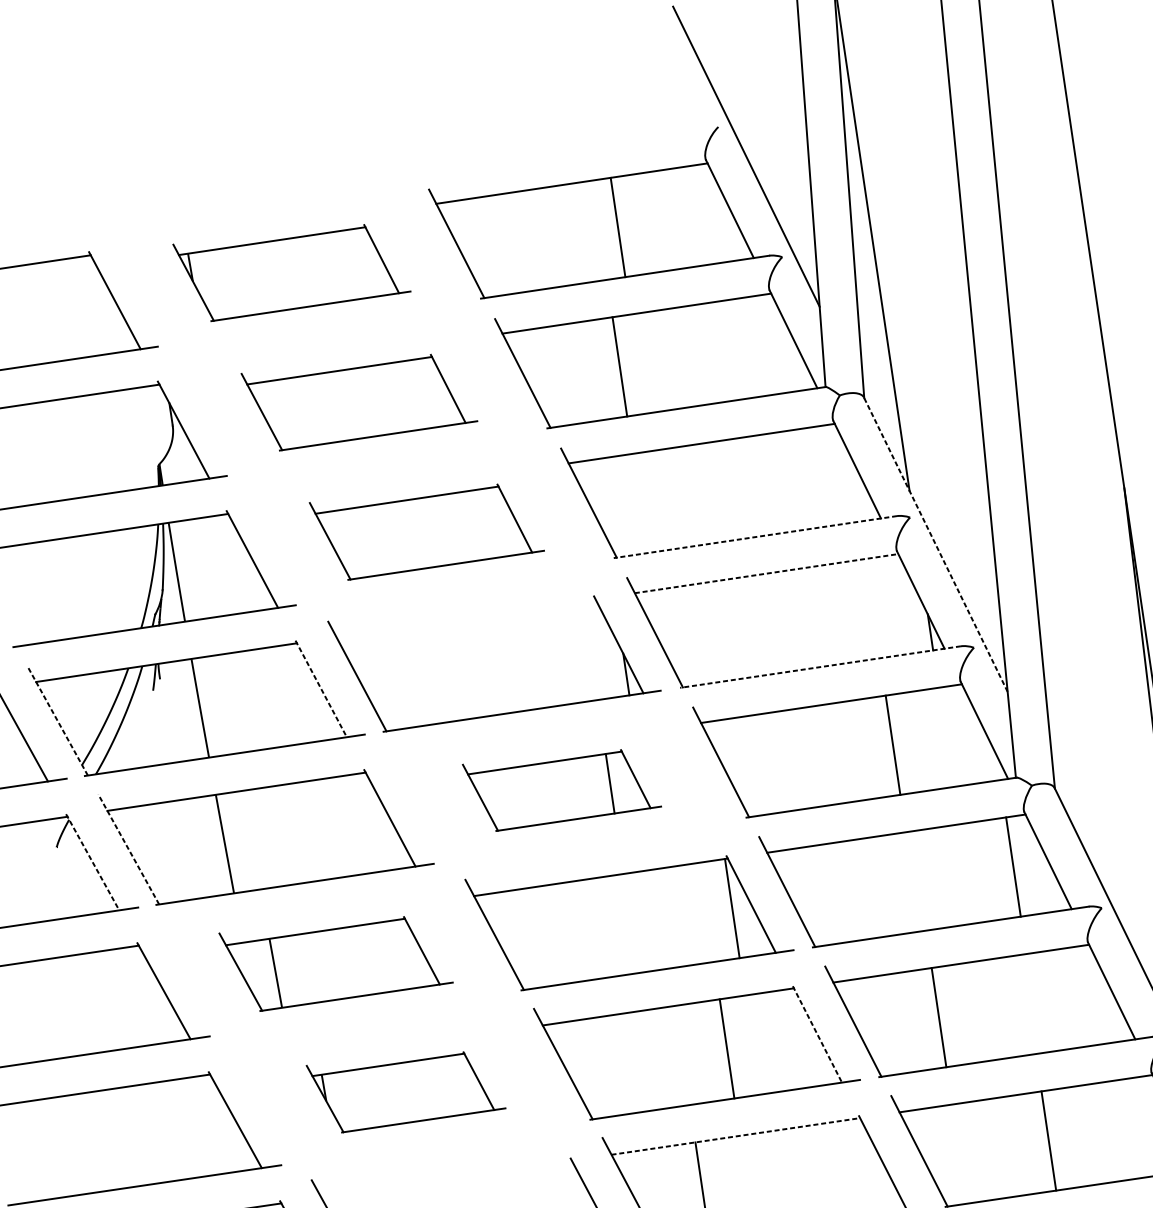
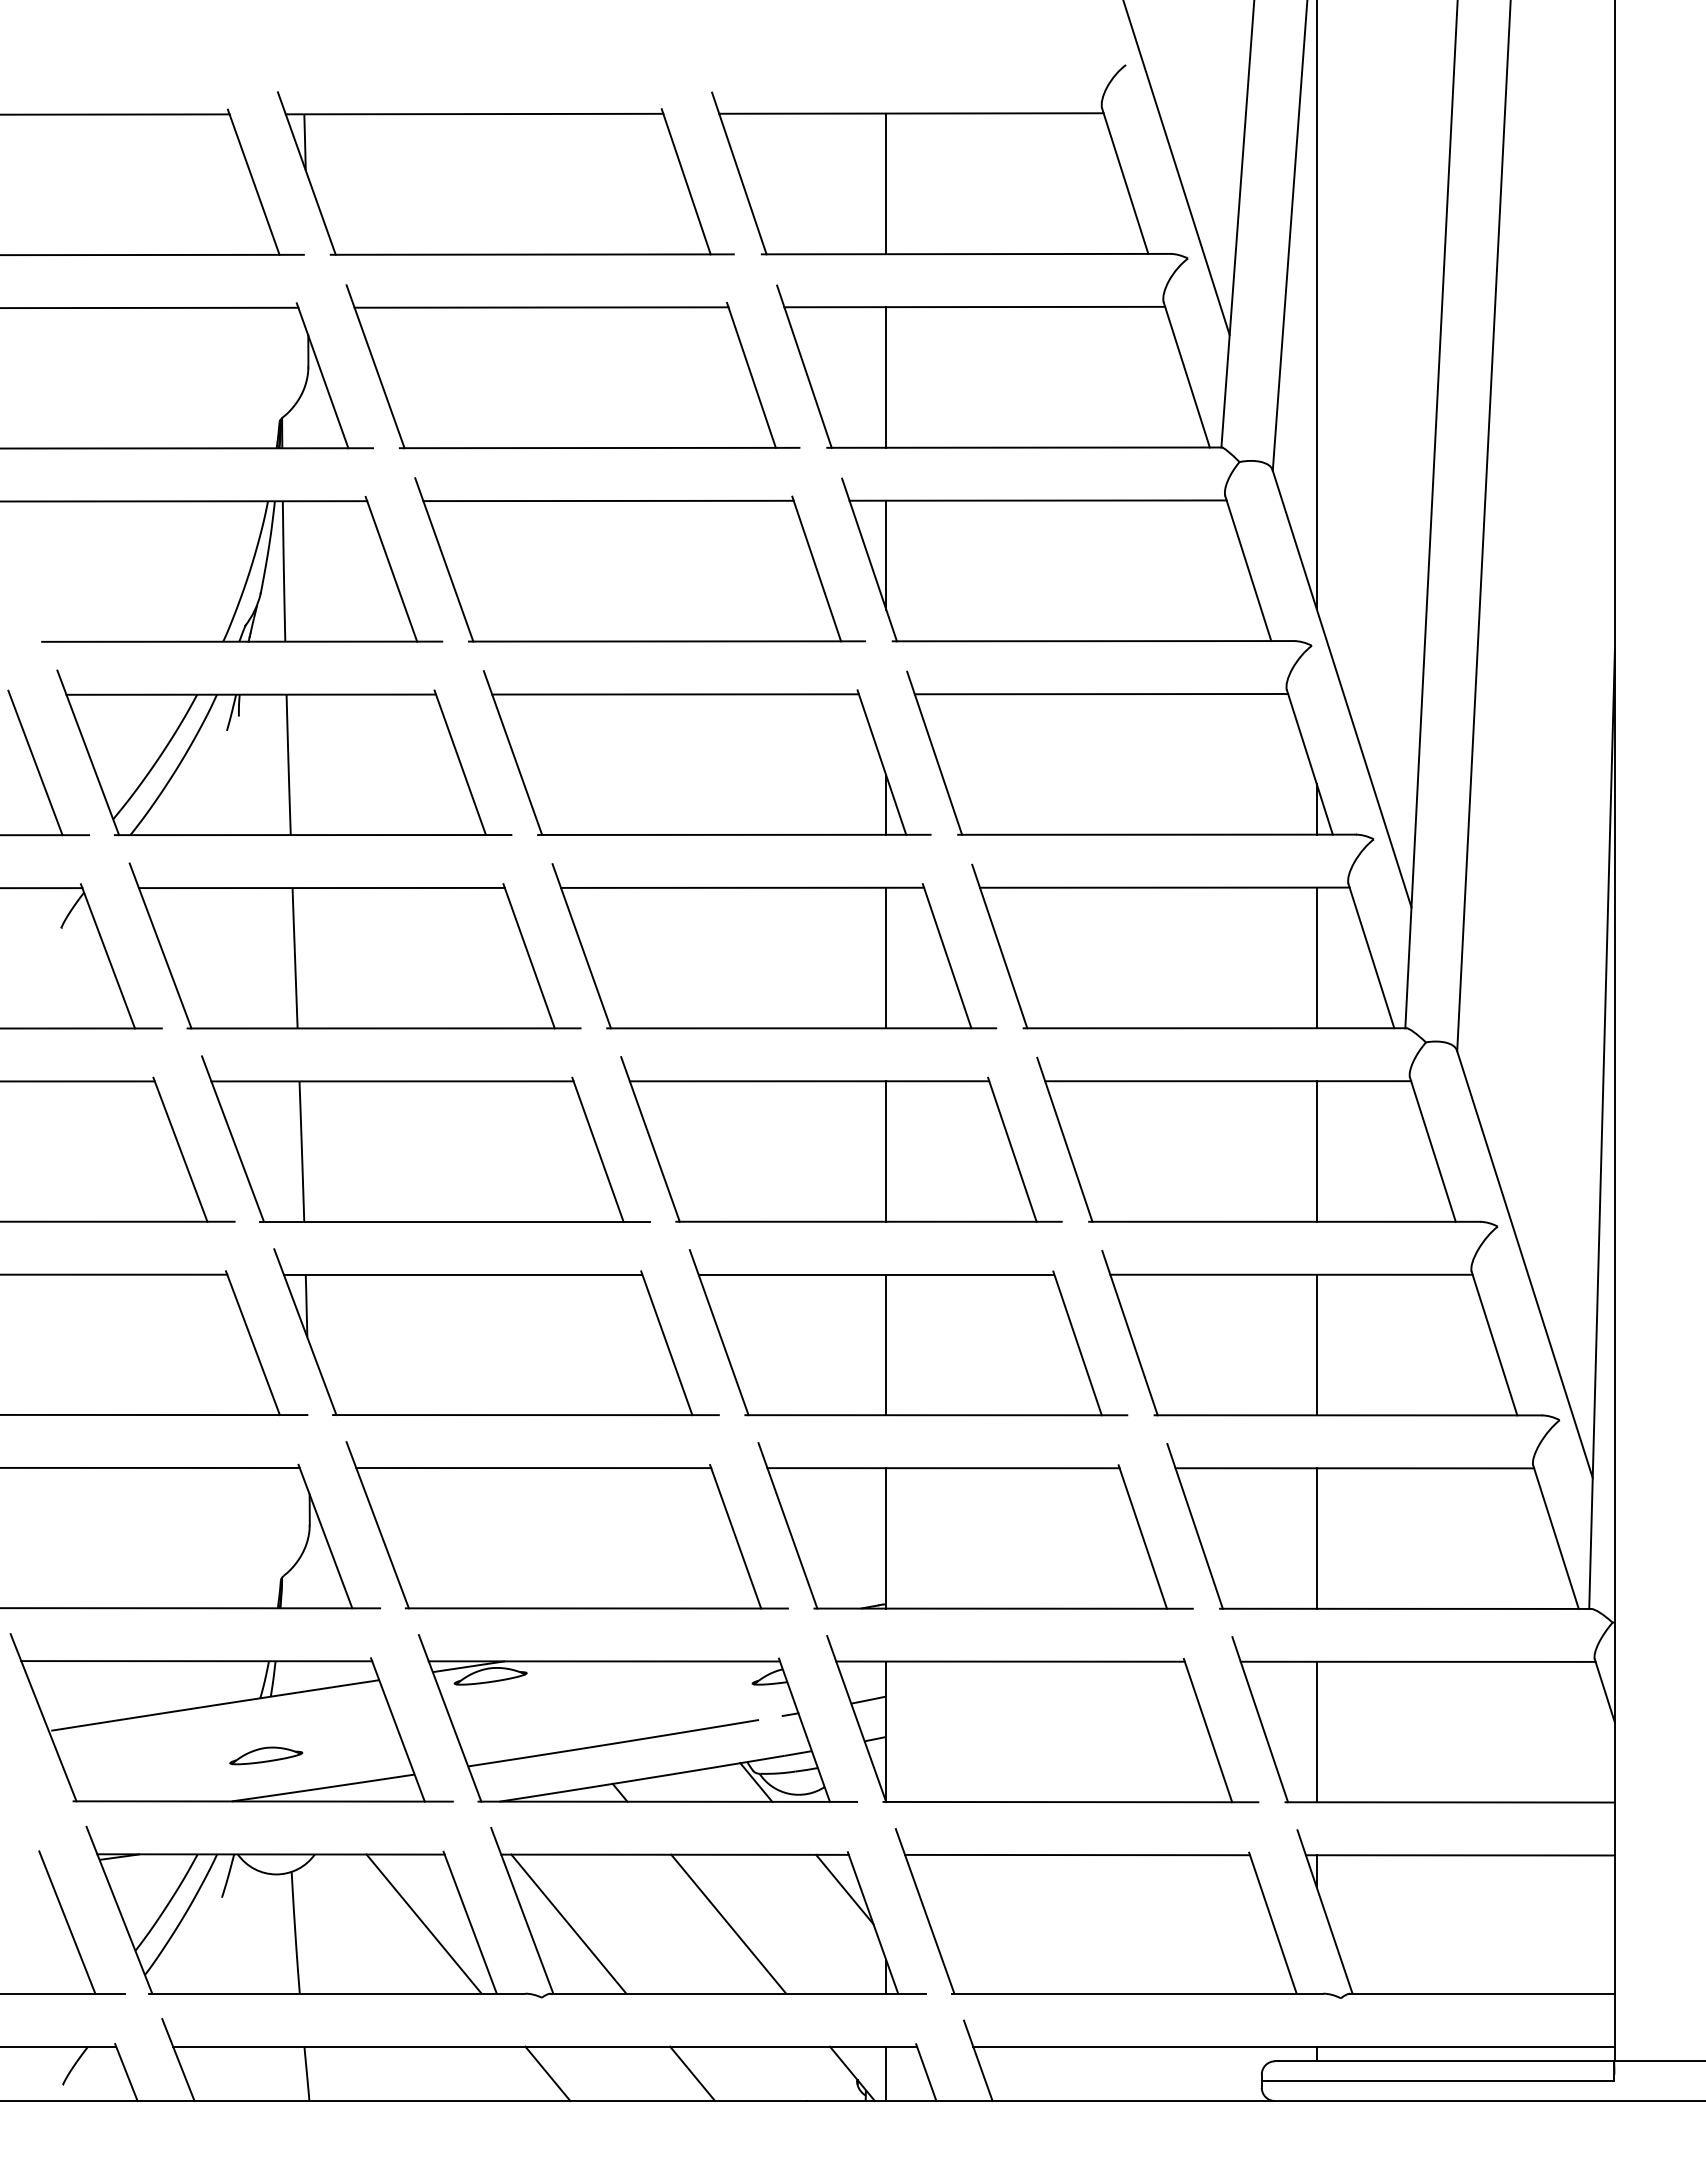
line: (618, 227) -> (886, 183), moved
part: (291, 268) -> (505, 173), size x1.43
line: (619, 366) -> (886, 377), moved
part: (359, 397) -> (572, 366), size x1.43
line: (600, 497) -> (886, 554), added
part: (426, 526) -> (639, 559), size x1.43
line: (755, 537) -> (1093, 641), dashed -> solid
line: (935, 544) -> (1341, 688), dashed -> solid
line: (766, 573) -> (1101, 694), dashed -> solid
line: (465, 618) -> (675, 694), added
line: (820, 666) -> (1157, 834), dashed -> solid
line: (321, 688) -> (460, 762), dashed -> solid
line: (57, 720) -> (88, 752), dashed -> solid
line: (892, 744) -> (1316, 957), moved
part: (562, 785) -> (774, 946), size x1.67
line: (128, 849) -> (160, 945), dashed -> solid
line: (93, 862) -> (108, 956), dashed -> solid
line: (1013, 867) -> (1316, 1151), moved
line: (732, 908) -> (886, 1151), moved
part: (335, 957) -> (425, 1138), size x1.43
line: (938, 1017) -> (1316, 1344), moved
line: (817, 1034) -> (1077, 1343), dashed -> solid
line: (727, 1048) -> (886, 1344), moved
part: (406, 1087) -> (496, 1332), size x1.67
line: (736, 1136) -> (944, 1468), dashed -> solid
line: (1048, 1140) -> (1316, 1538), moved
line: (446, 1179) -> (533, 1468), added

